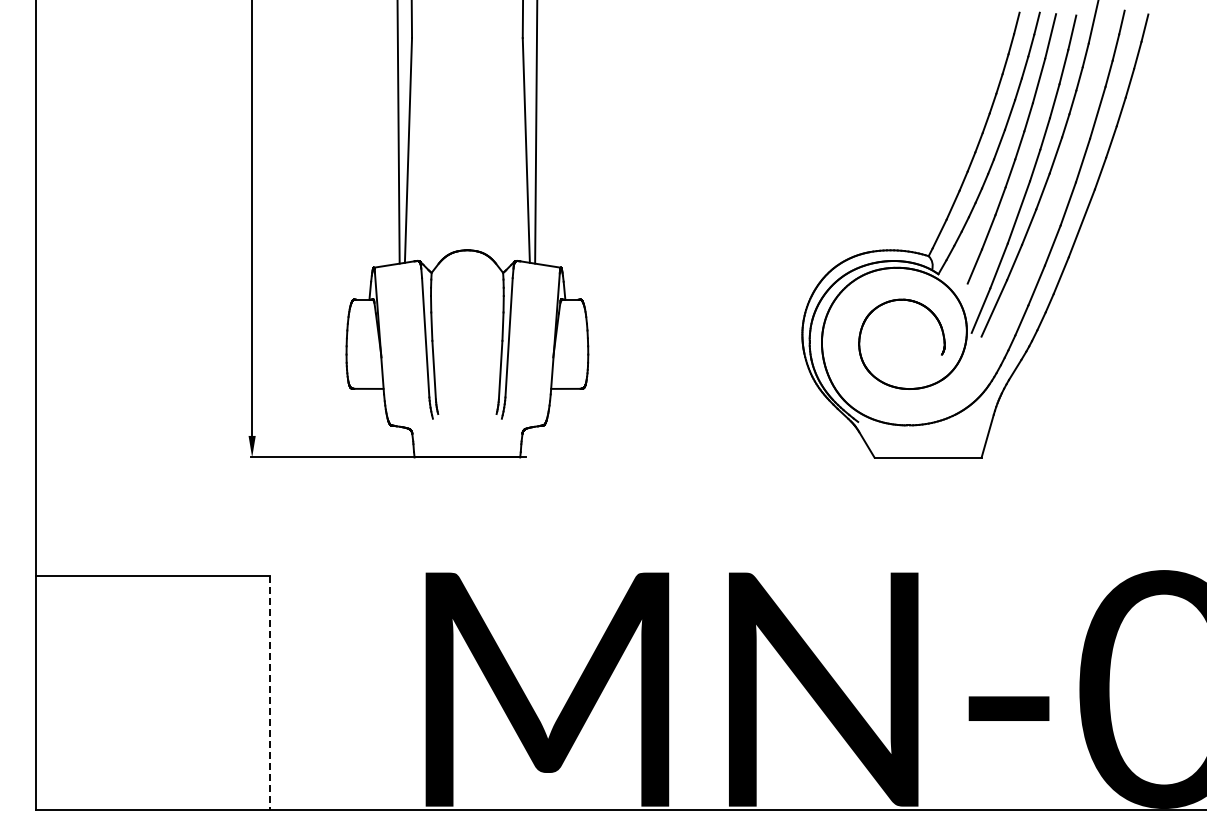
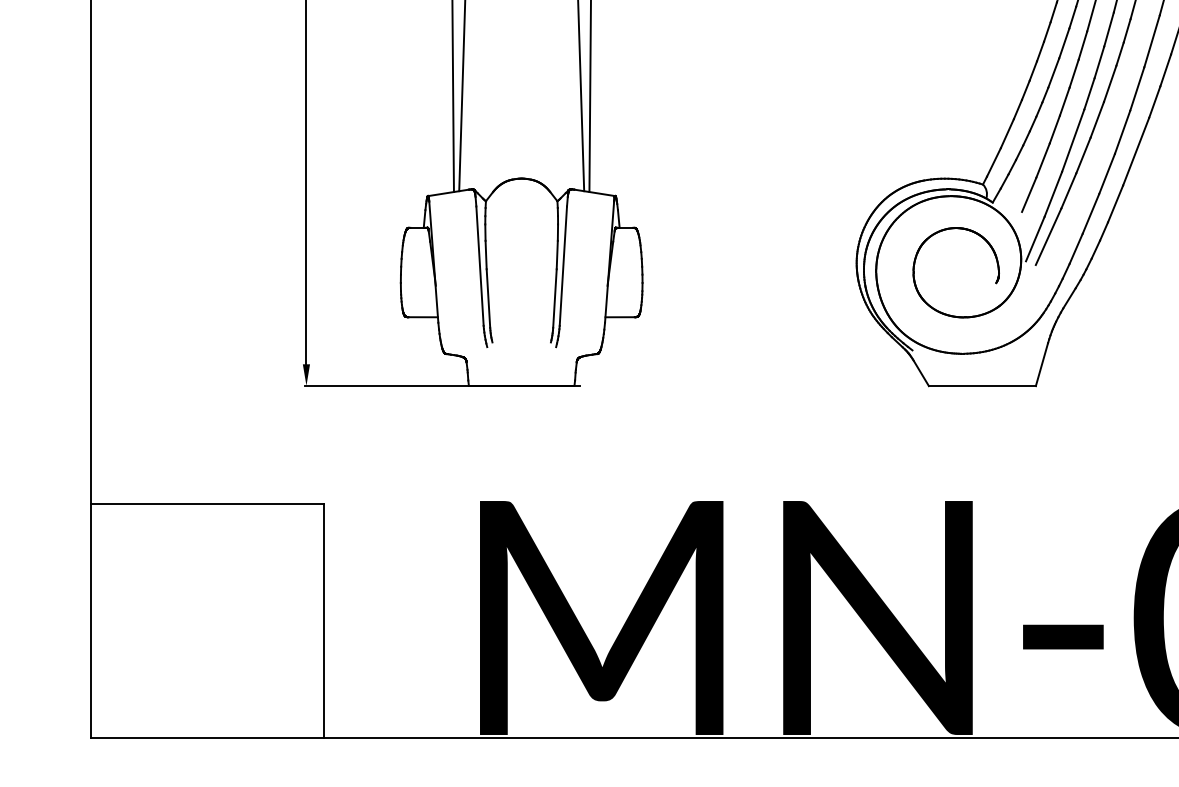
line: (270, 692) -> (324, 620), dashed -> solid

